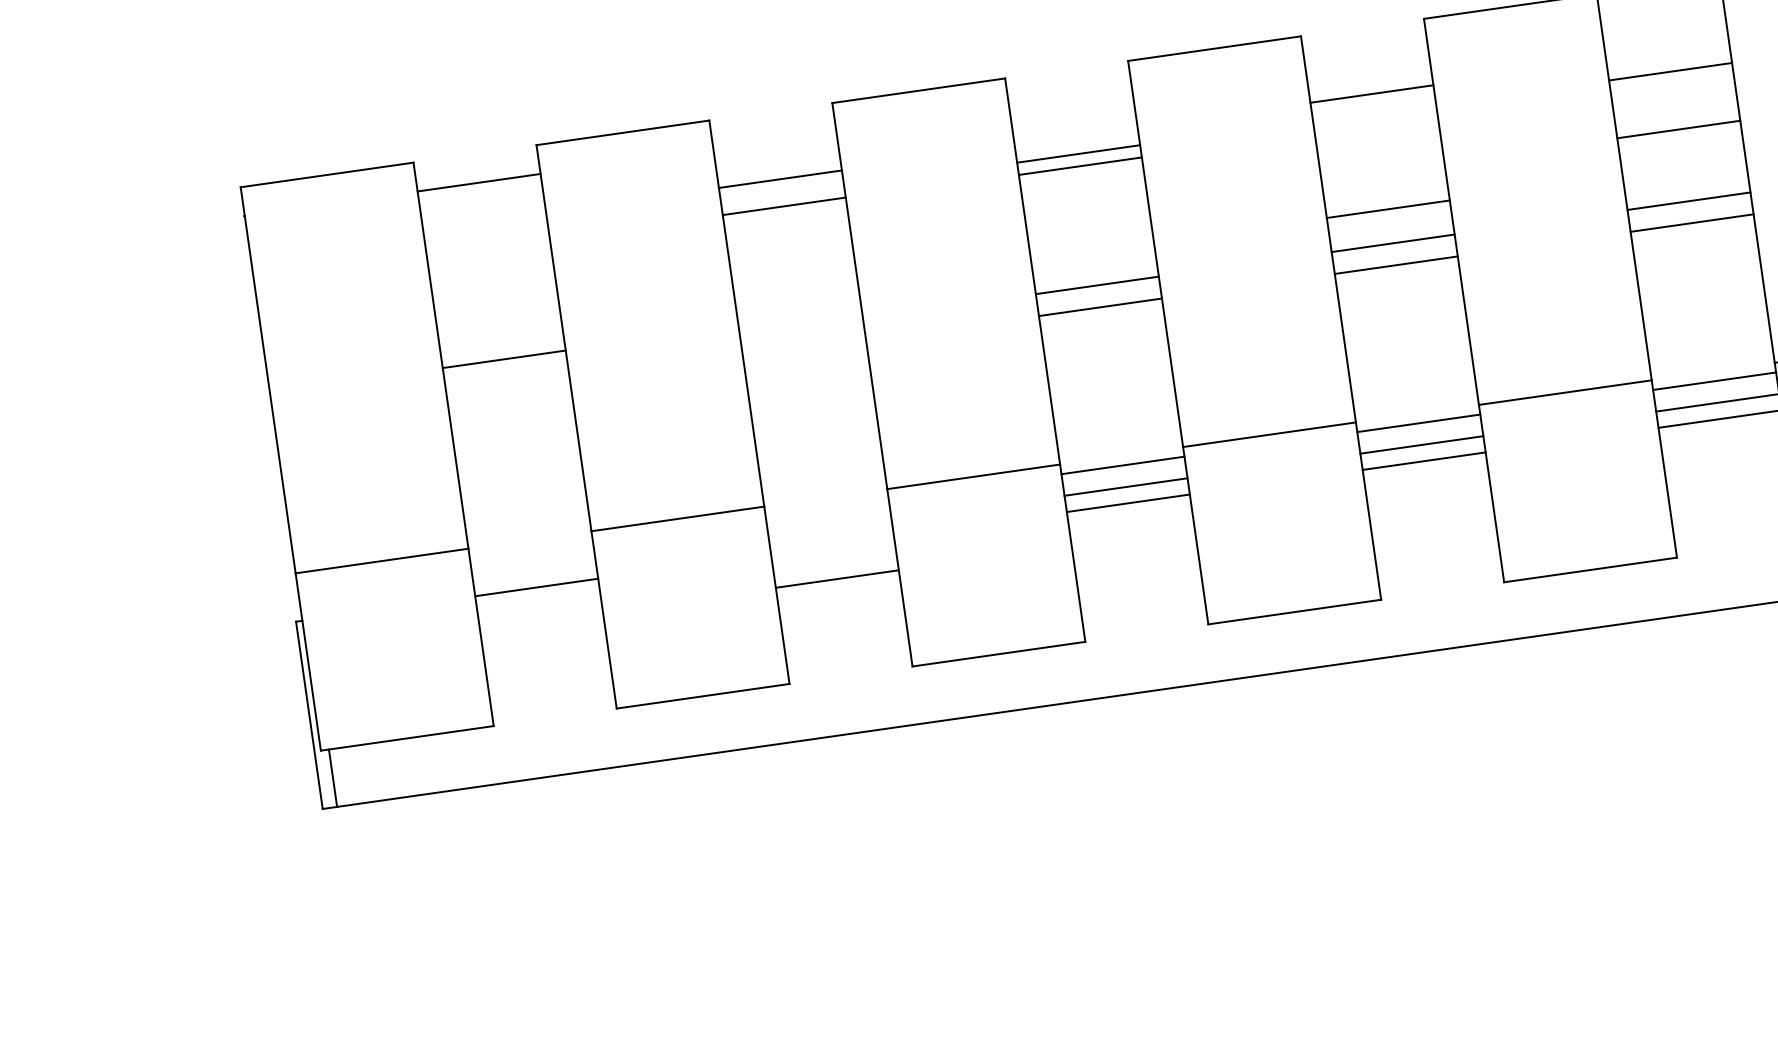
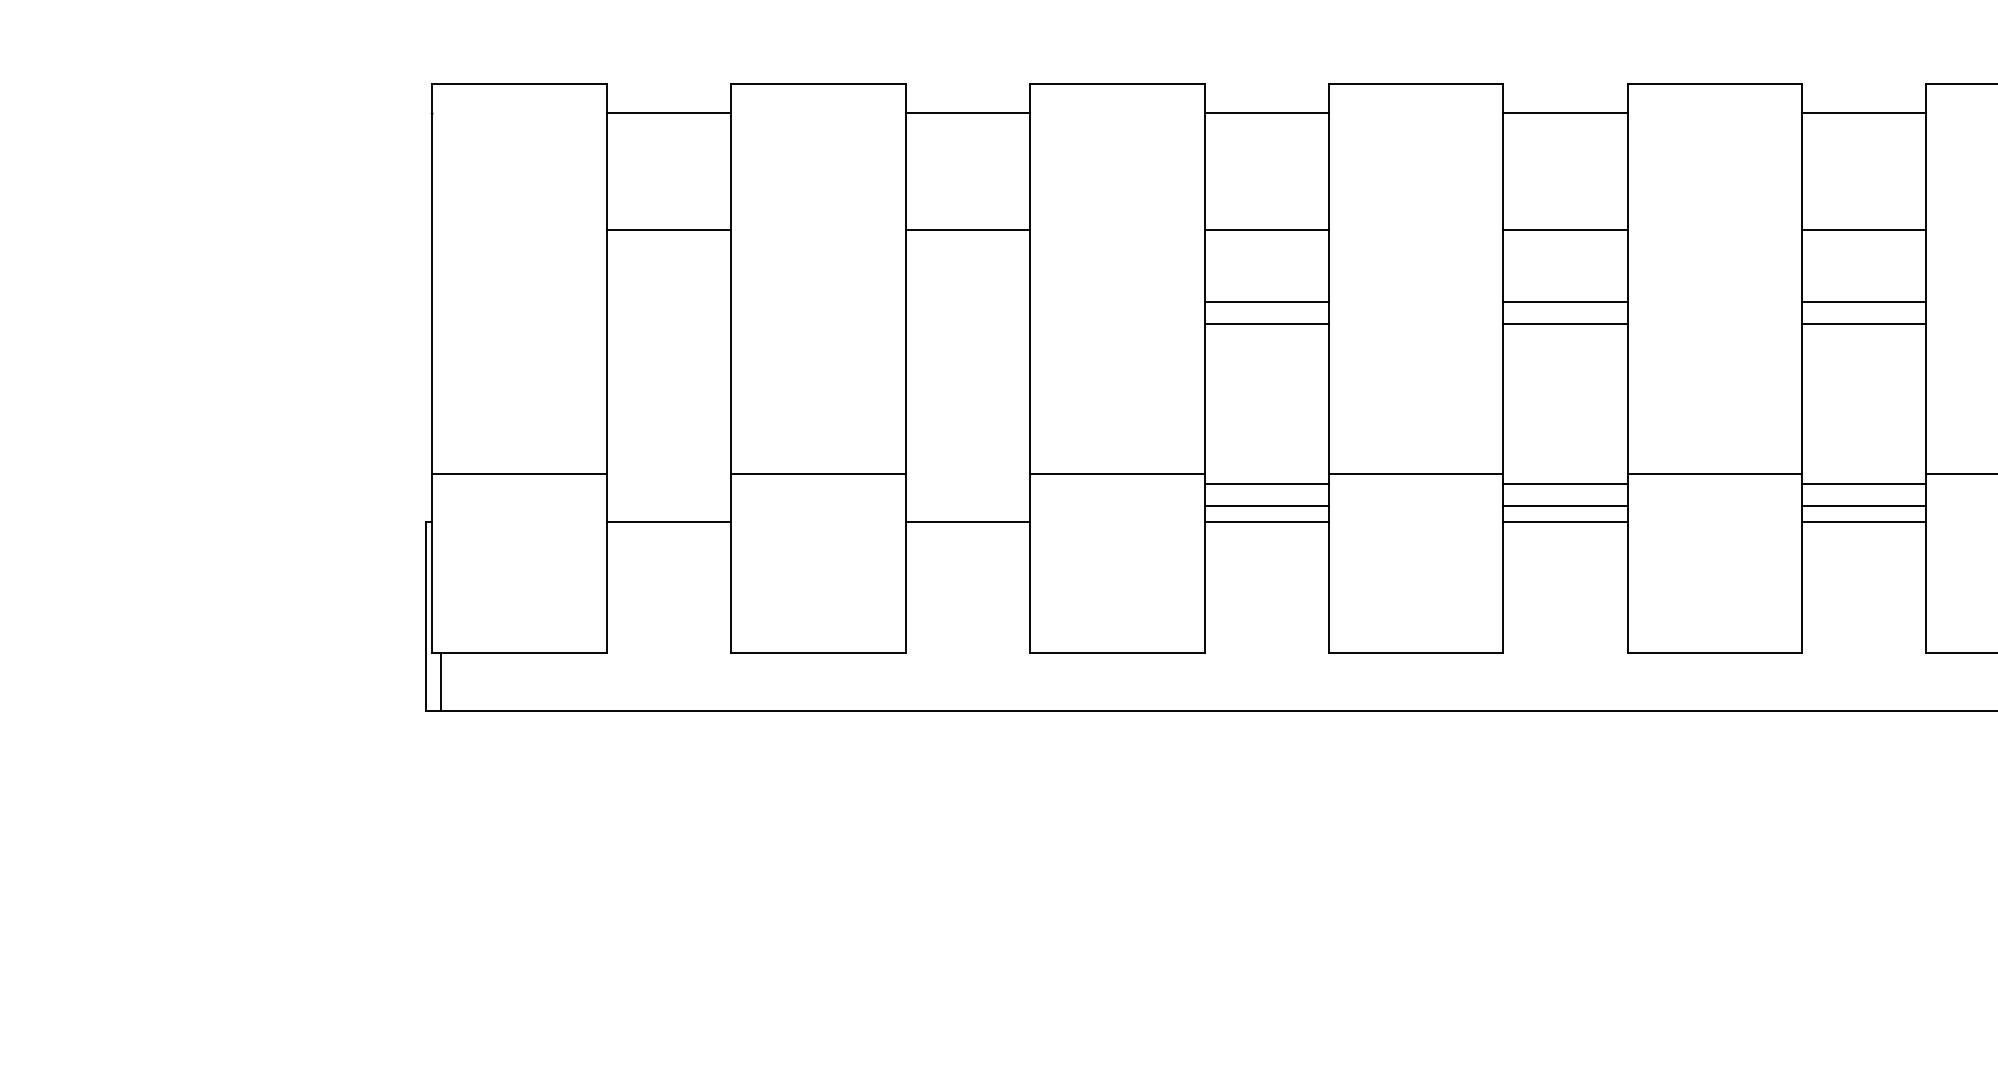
line: (1670, 71) -> (1864, 113), moved
line: (1371, 94) -> (1565, 113), moved
line: (1078, 154) -> (1266, 113), moved
line: (1080, 166) -> (1266, 229), moved
line: (780, 179) -> (967, 113), moved
line: (783, 206) -> (967, 229), moved
line: (1388, 209) -> (1565, 229), moved
line: (504, 359) -> (669, 229), moved
line: (836, 579) -> (967, 522), moved

